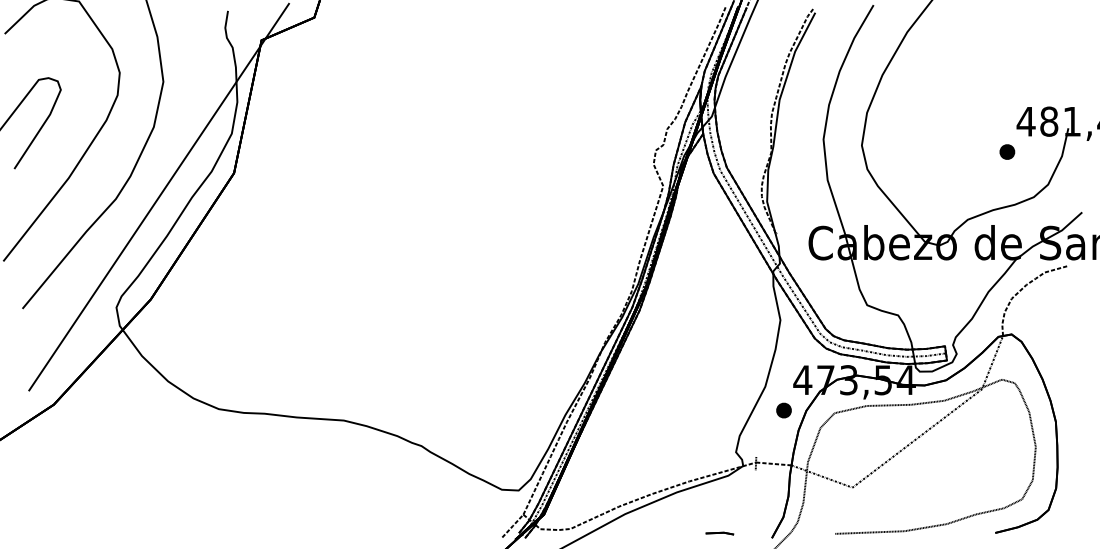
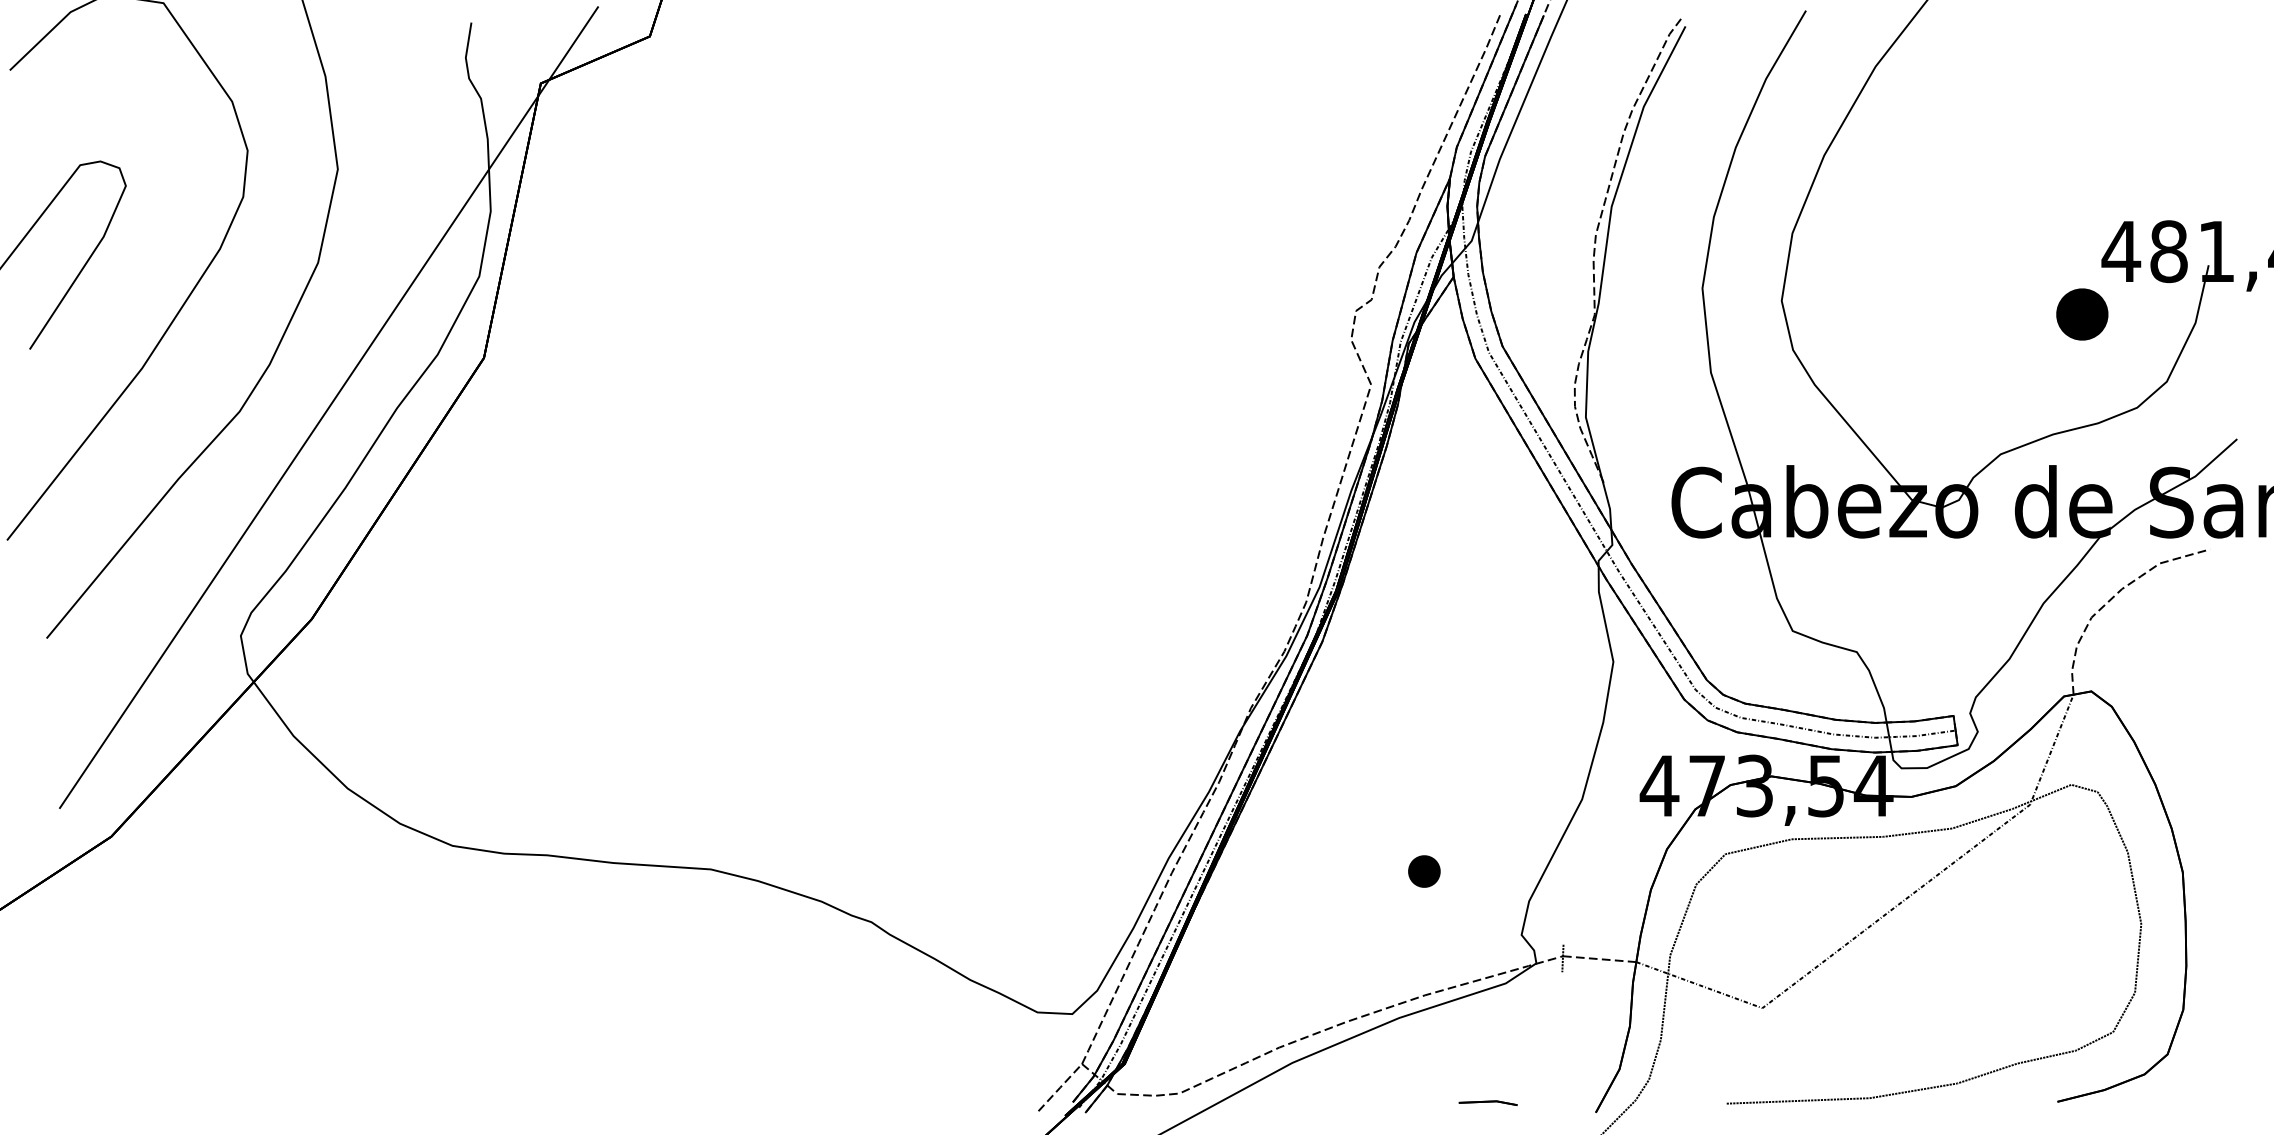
part: (1007, 151) -> (2082, 313), size x1.6
part: (783, 410) -> (1423, 871), moved

